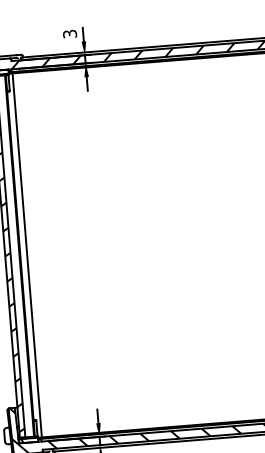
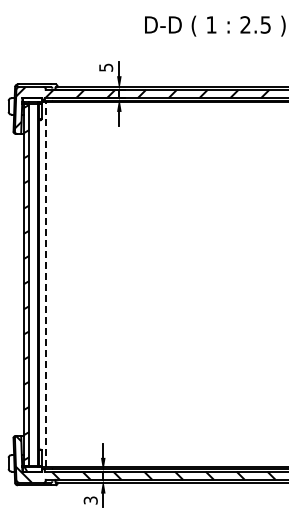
text: (69, 33) -> (105, 67), 3 -> 5
line: (26, 255) -> (45, 284), solid -> dashed

